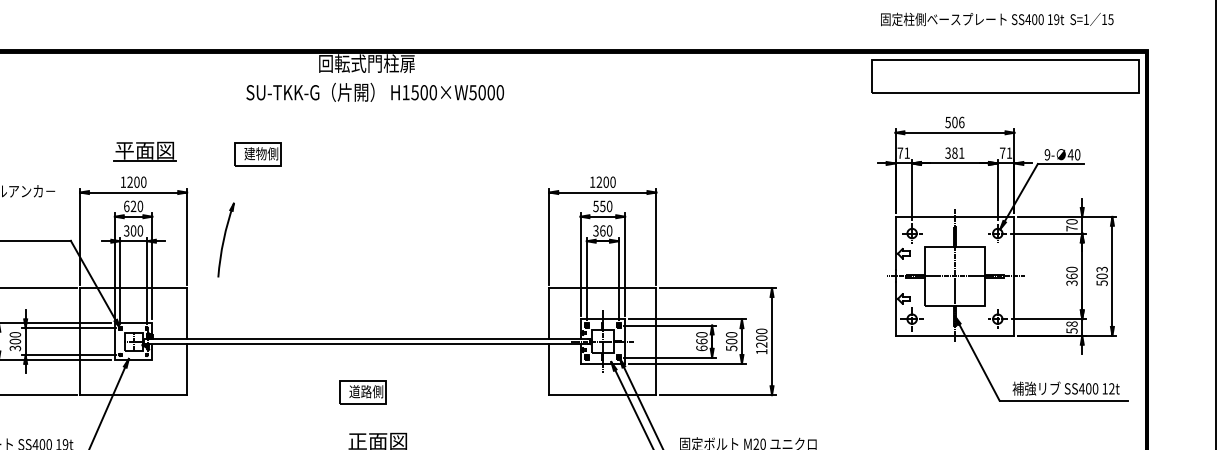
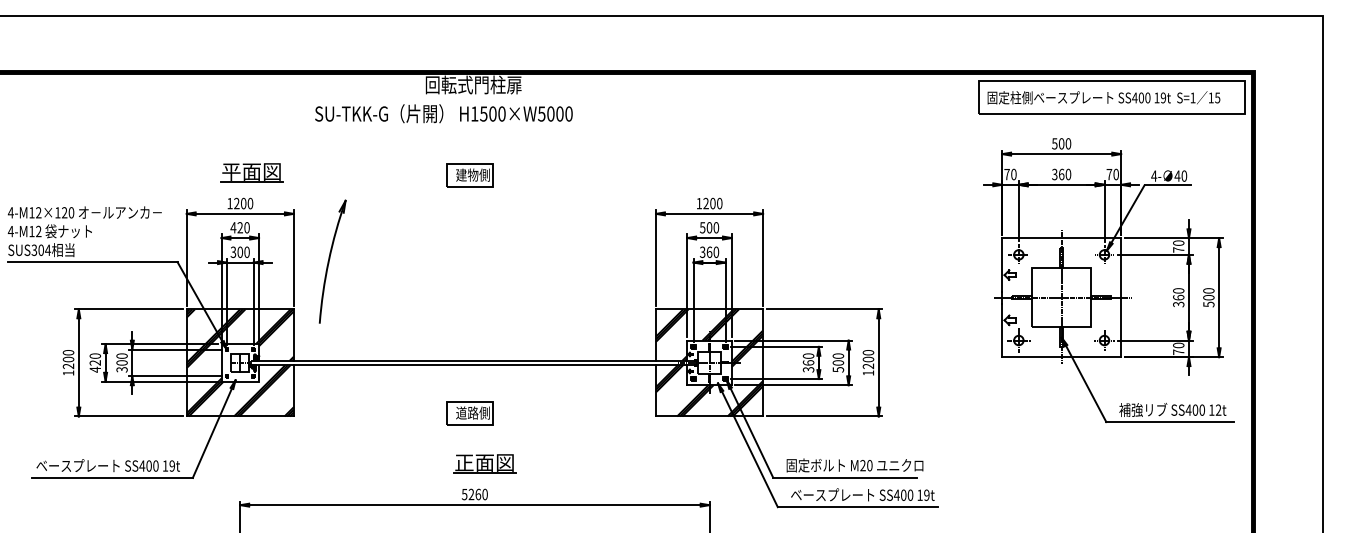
text: (996, 19) -> (1103, 97), moved
text: (374, 92) -> (443, 113), moved
text: (961, 122) -> (1068, 143), 506 -> 500
text: (906, 153) -> (1013, 174), 71 -> 70
text: (957, 153) -> (1064, 174), 381 -> 360
text: (1008, 153) -> (1115, 174), 71 -> 70
part: (257, 154) -> (469, 175), moved
text: (1047, 154) -> (1154, 175), 9- -> 4-
text: (126, 206) -> (233, 227), 620 -> 420
text: (602, 206) -> (709, 227), 550 -> 500
part: (225, 240) -> (332, 261), size x1.67
text: (1101, 269) -> (1208, 290), 503 -> 500
text: (1071, 327) -> (1178, 348), 58 -> 70
hatch: (132, 341) -> (239, 362), added
hatch: (602, 341) -> (709, 362), added
text: (701, 348) -> (808, 369), 660 -> 360

